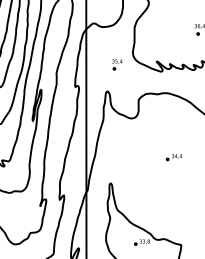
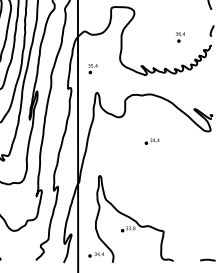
part: (116, 65) -> (92, 69), moved
part: (173, 157) -> (151, 141), moved

